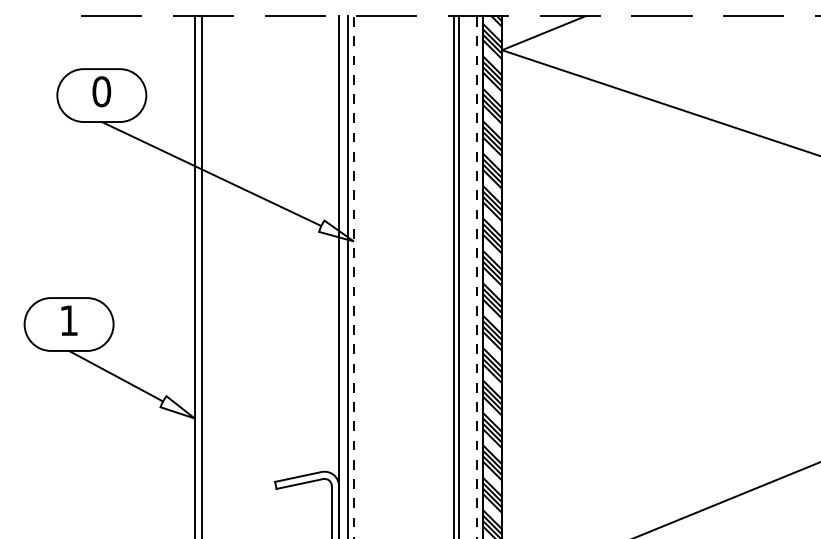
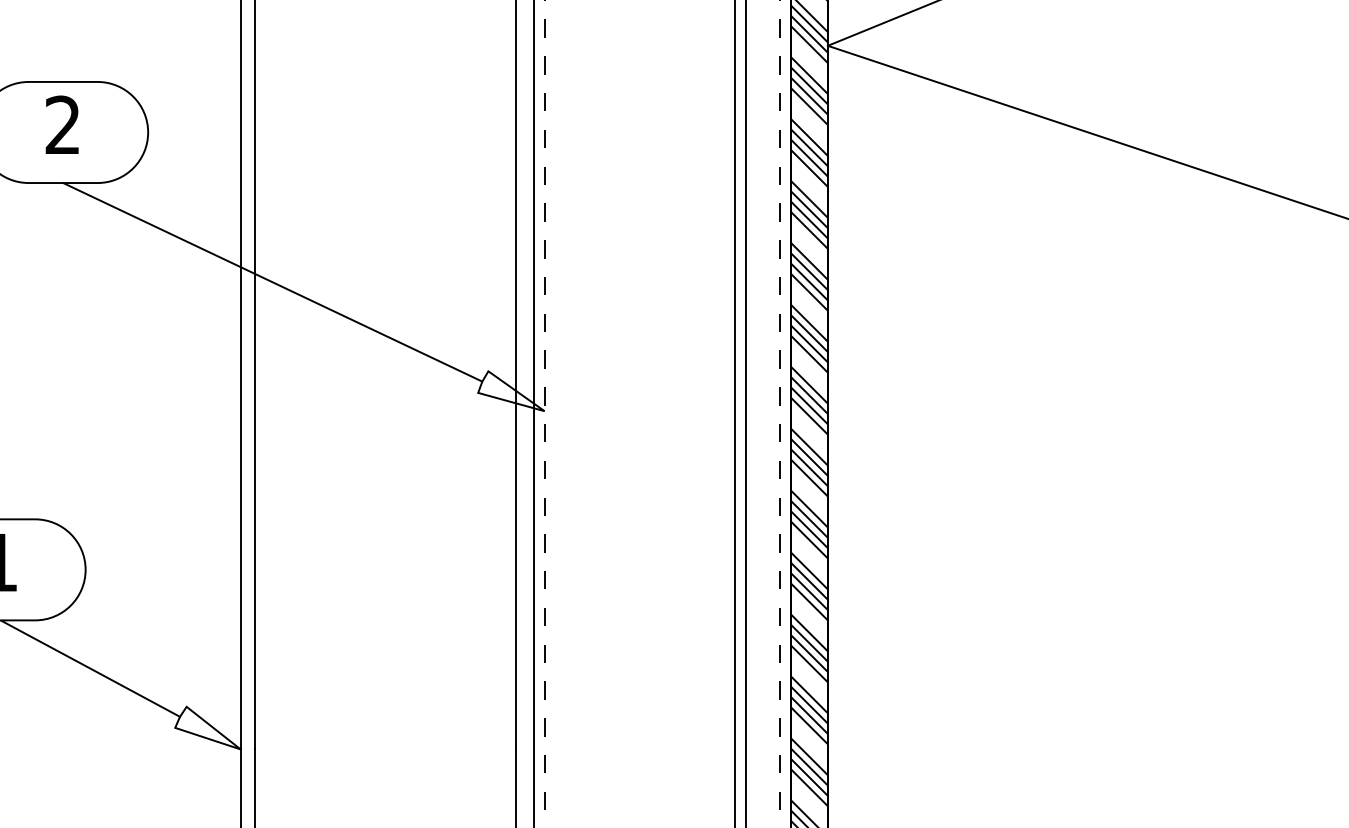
text: (101, 91) -> (62, 124), 0 -> 2

